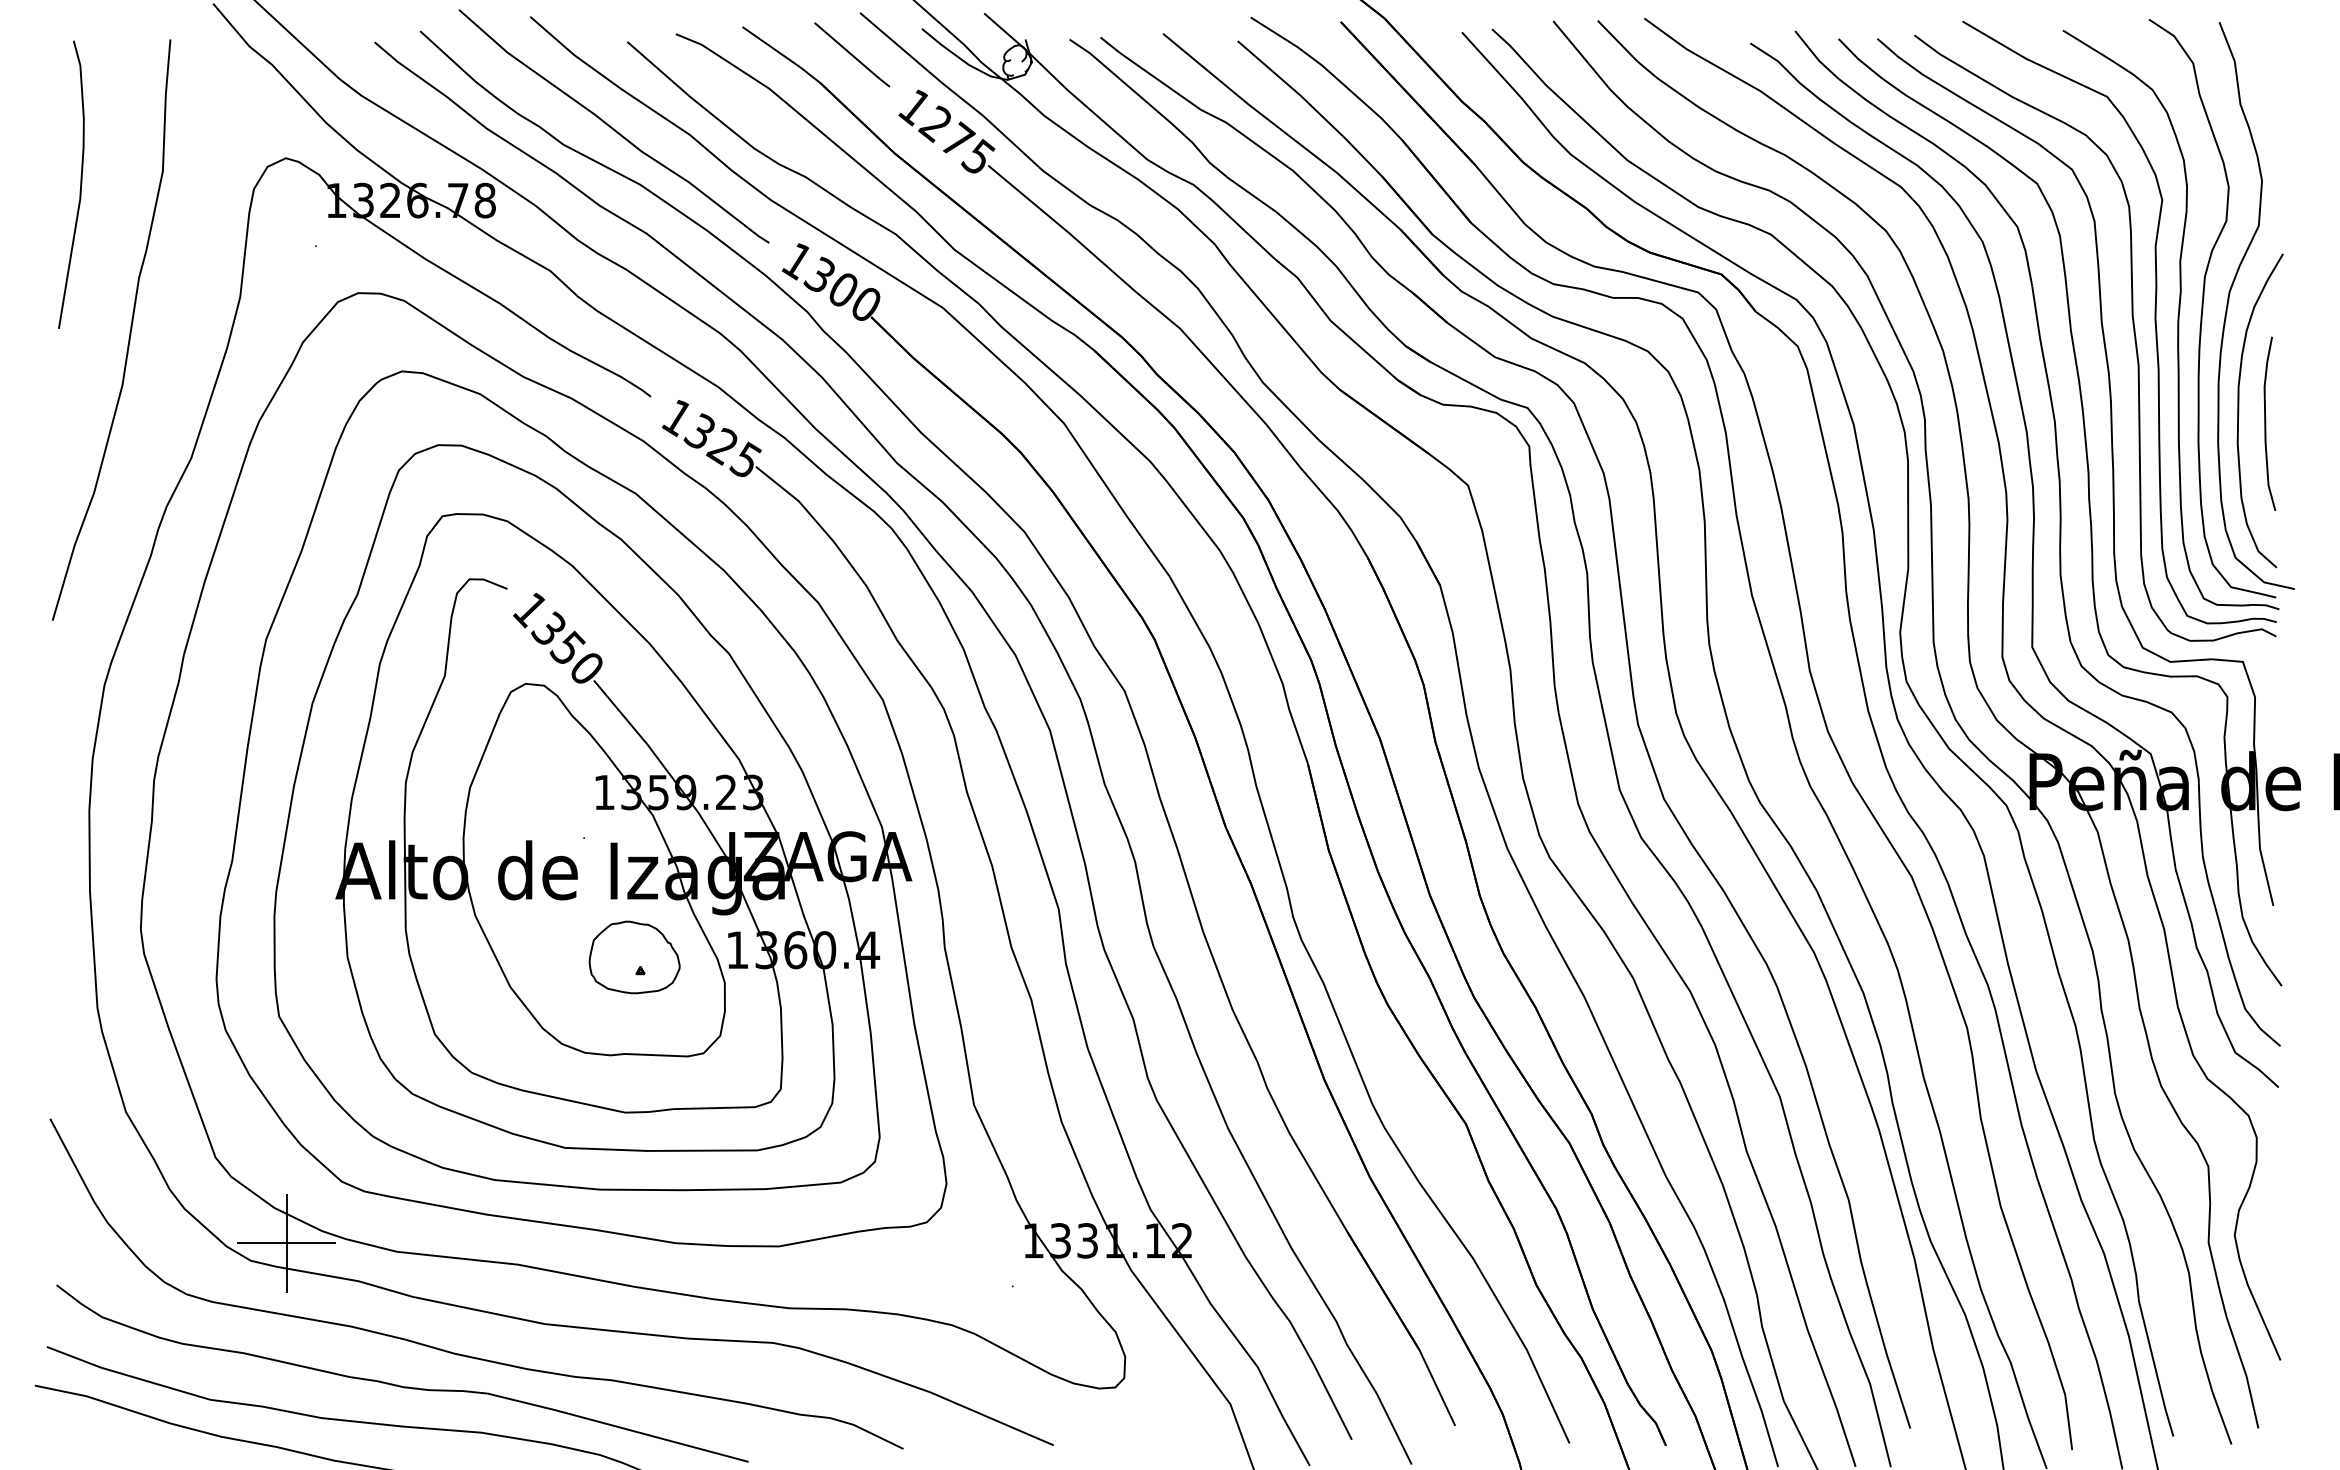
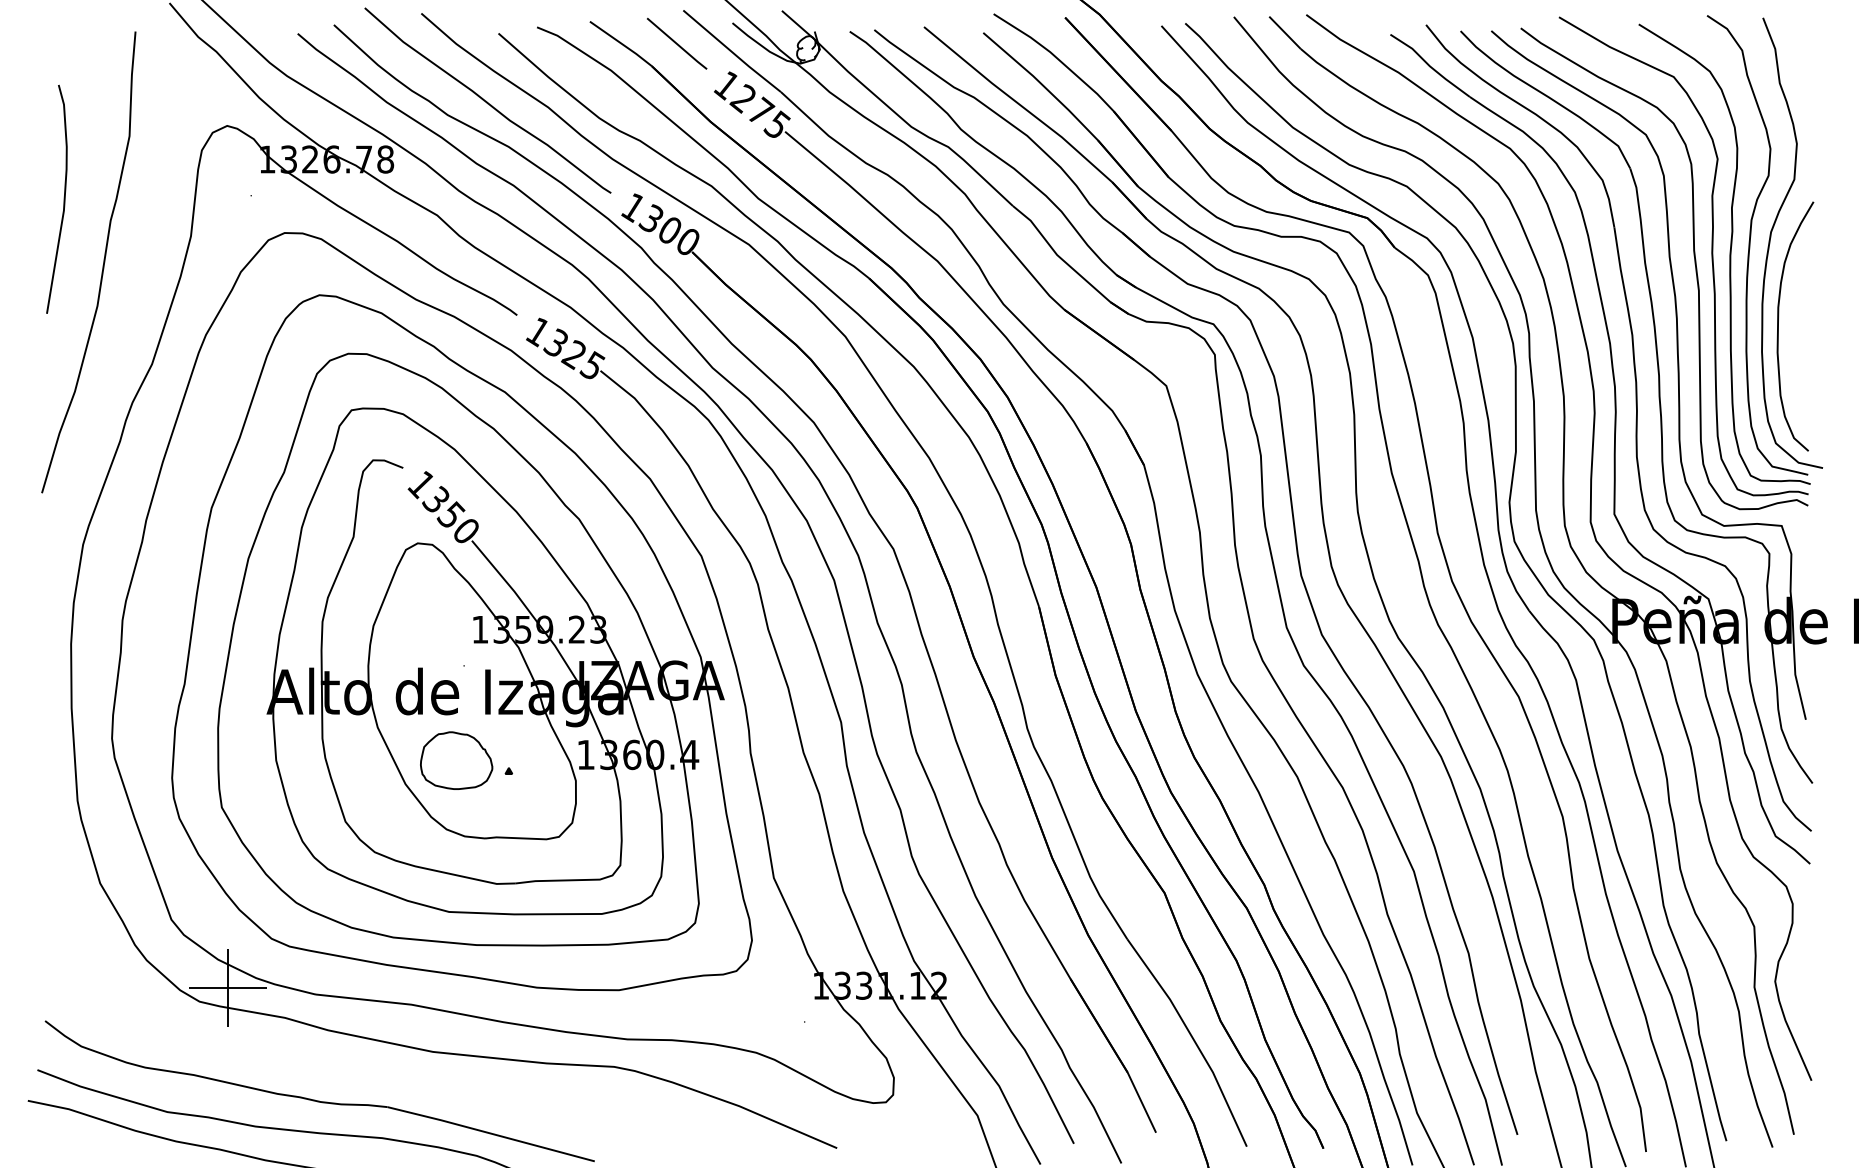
curve: (80, 184) -> (64, 199), moved
curve: (2266, 423) -> (1800, 336), removed
part: (634, 957) -> (456, 760), moved
part: (464, 1354) -> (369, 1076), removed

